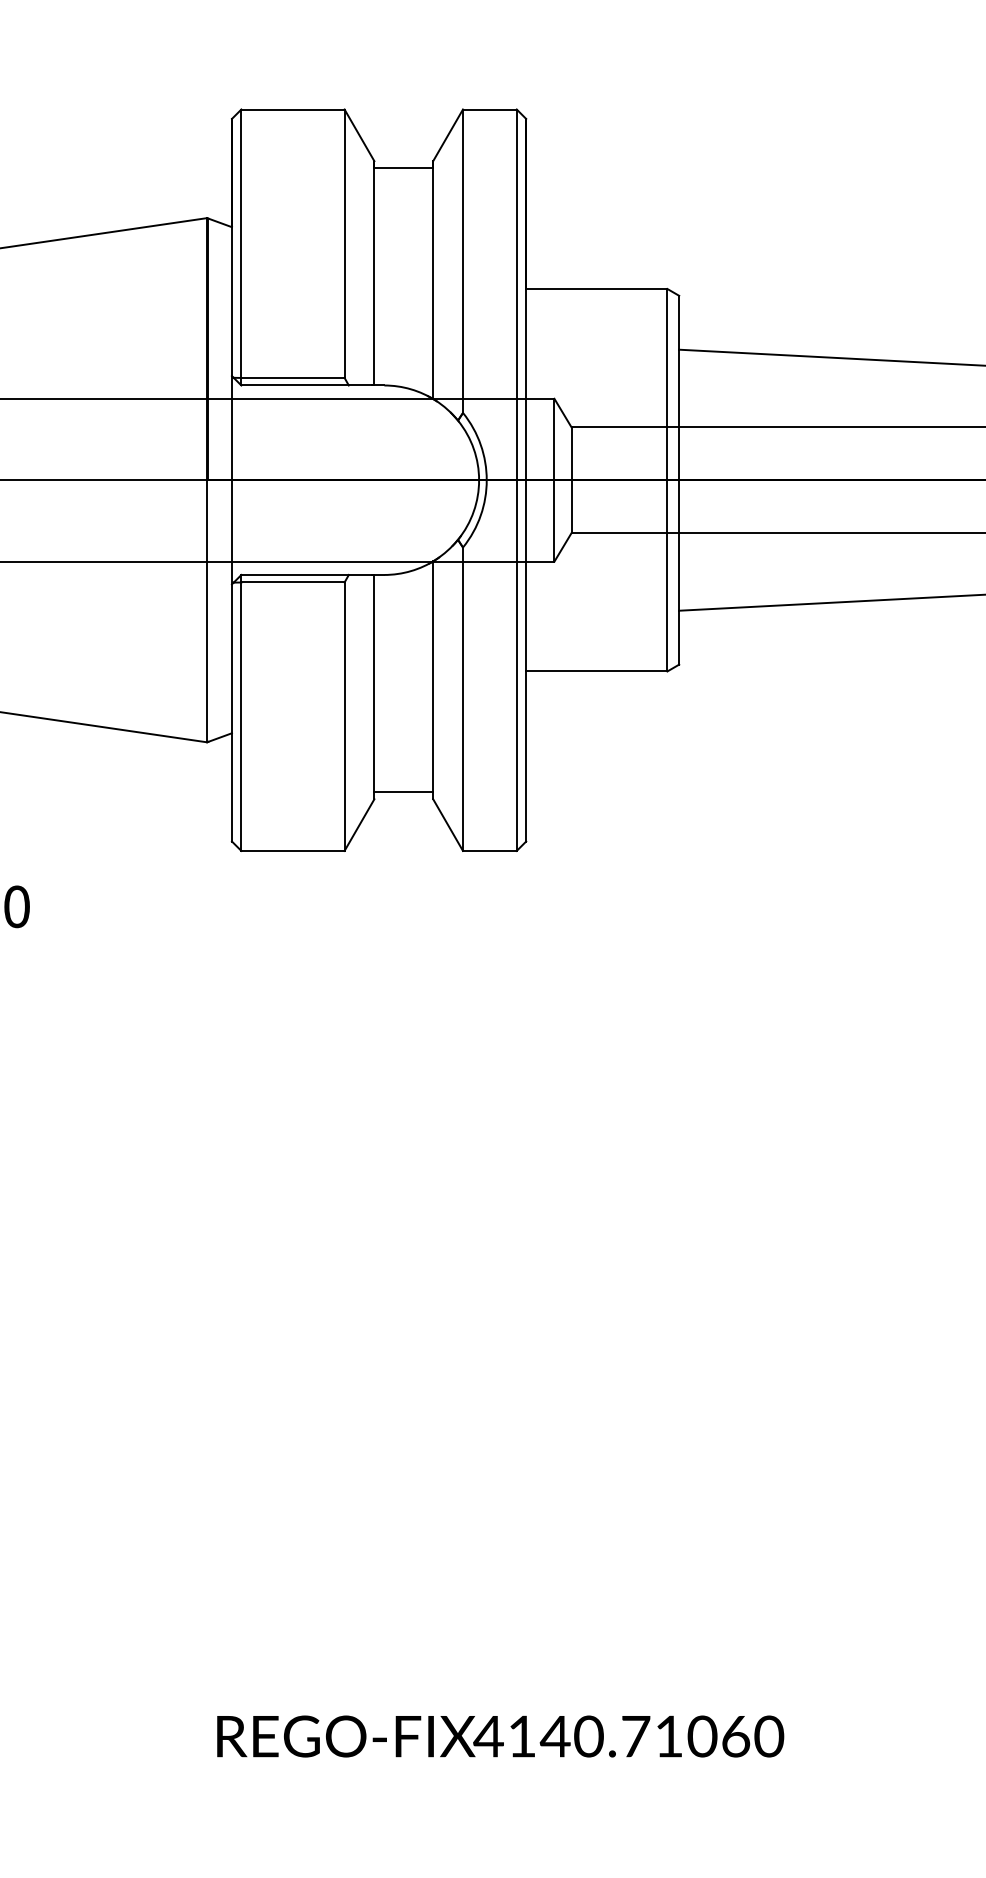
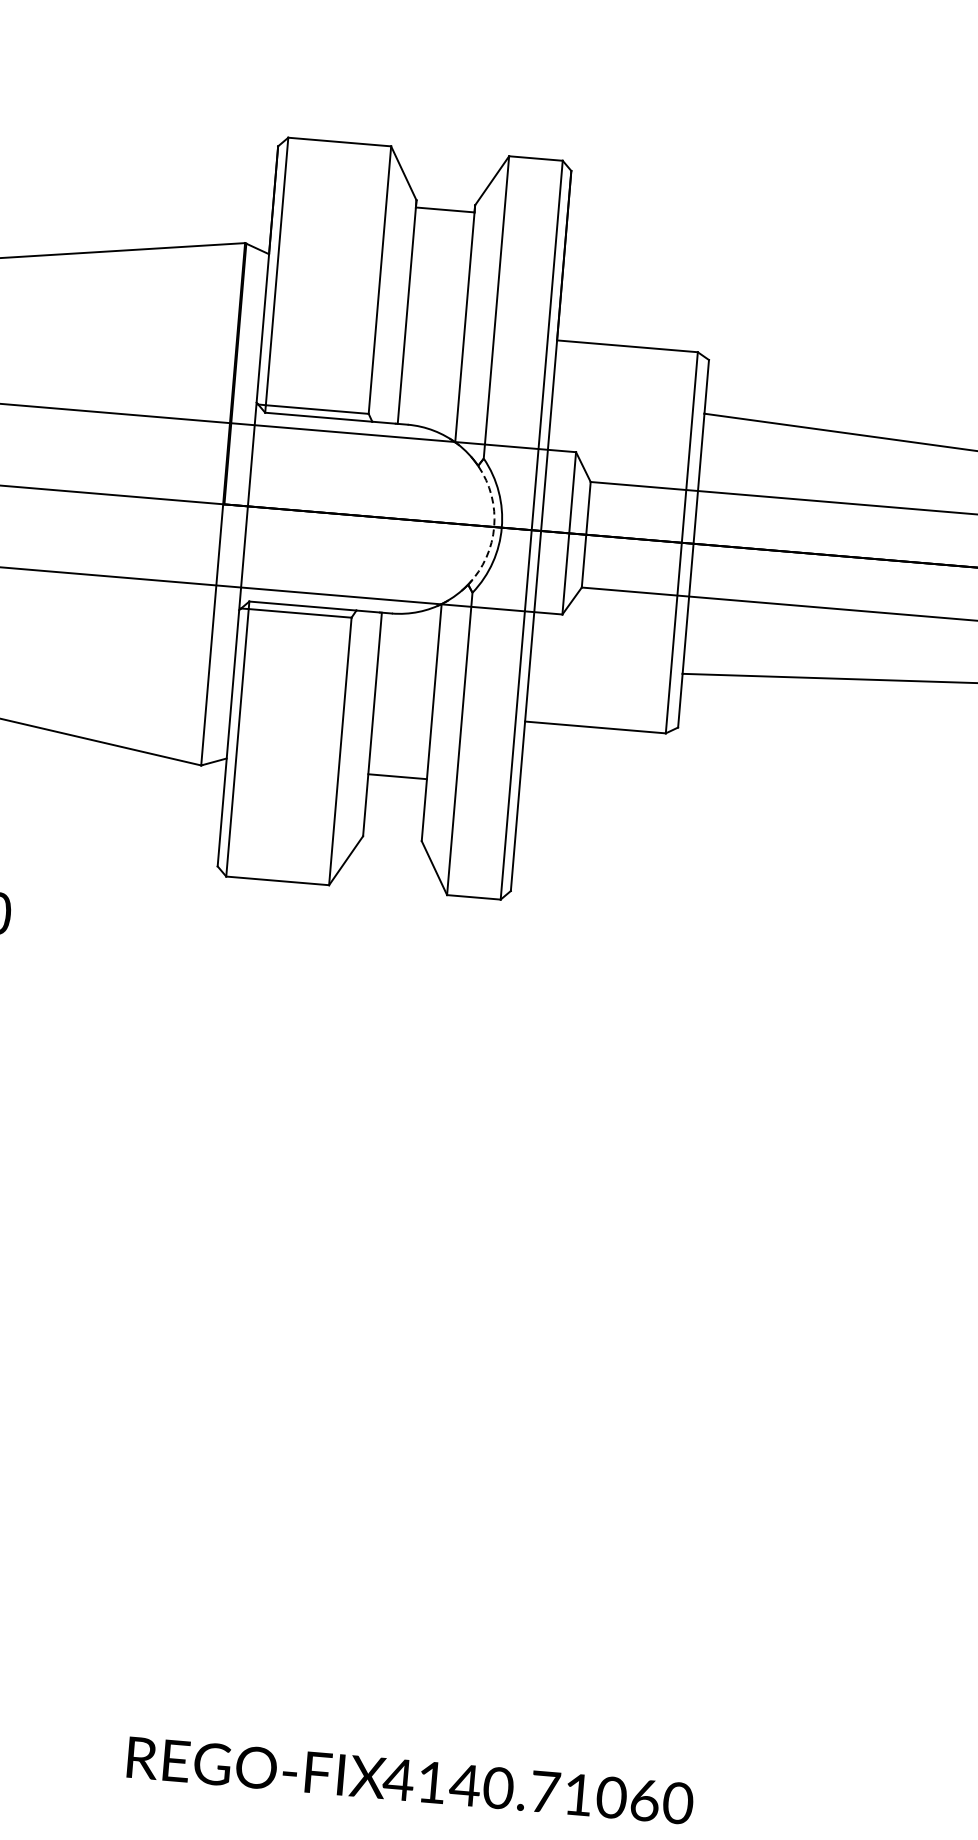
arc: (479, 480) -> (494, 527), solid -> dashed
line: (403, 792) -> (397, 777), moved

